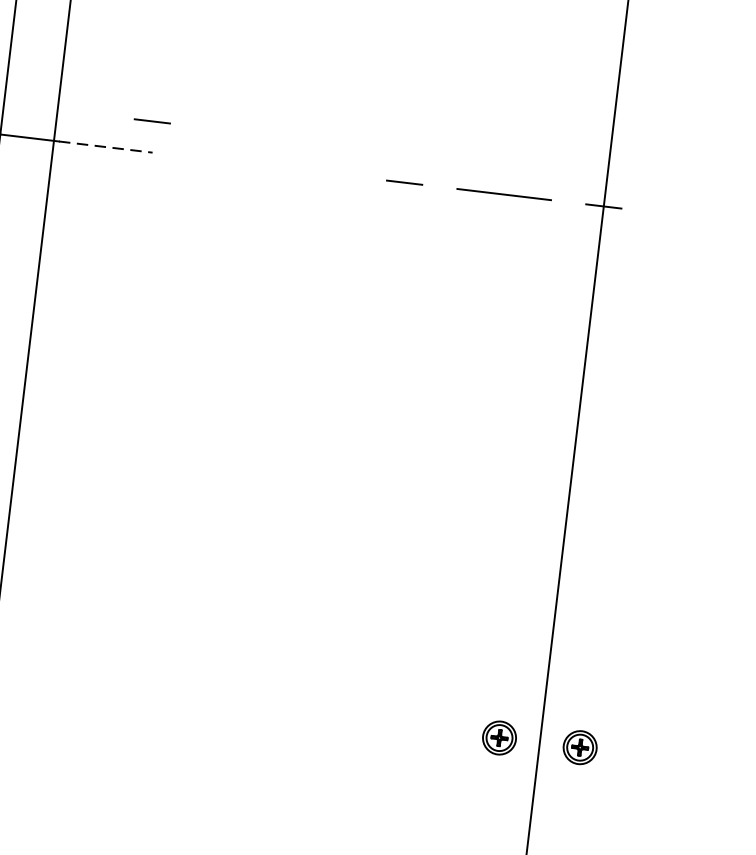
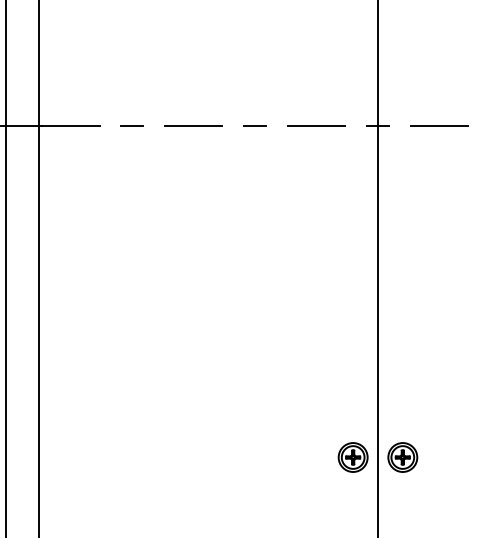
line: (151, 119) -> (131, 125), moved
line: (105, 147) -> (70, 126), dashed -> solid
line: (304, 170) -> (193, 126), added
line: (703, 218) -> (439, 126), added
part: (498, 737) -> (352, 457), size x1.43
part: (579, 747) -> (402, 457), size x1.43

